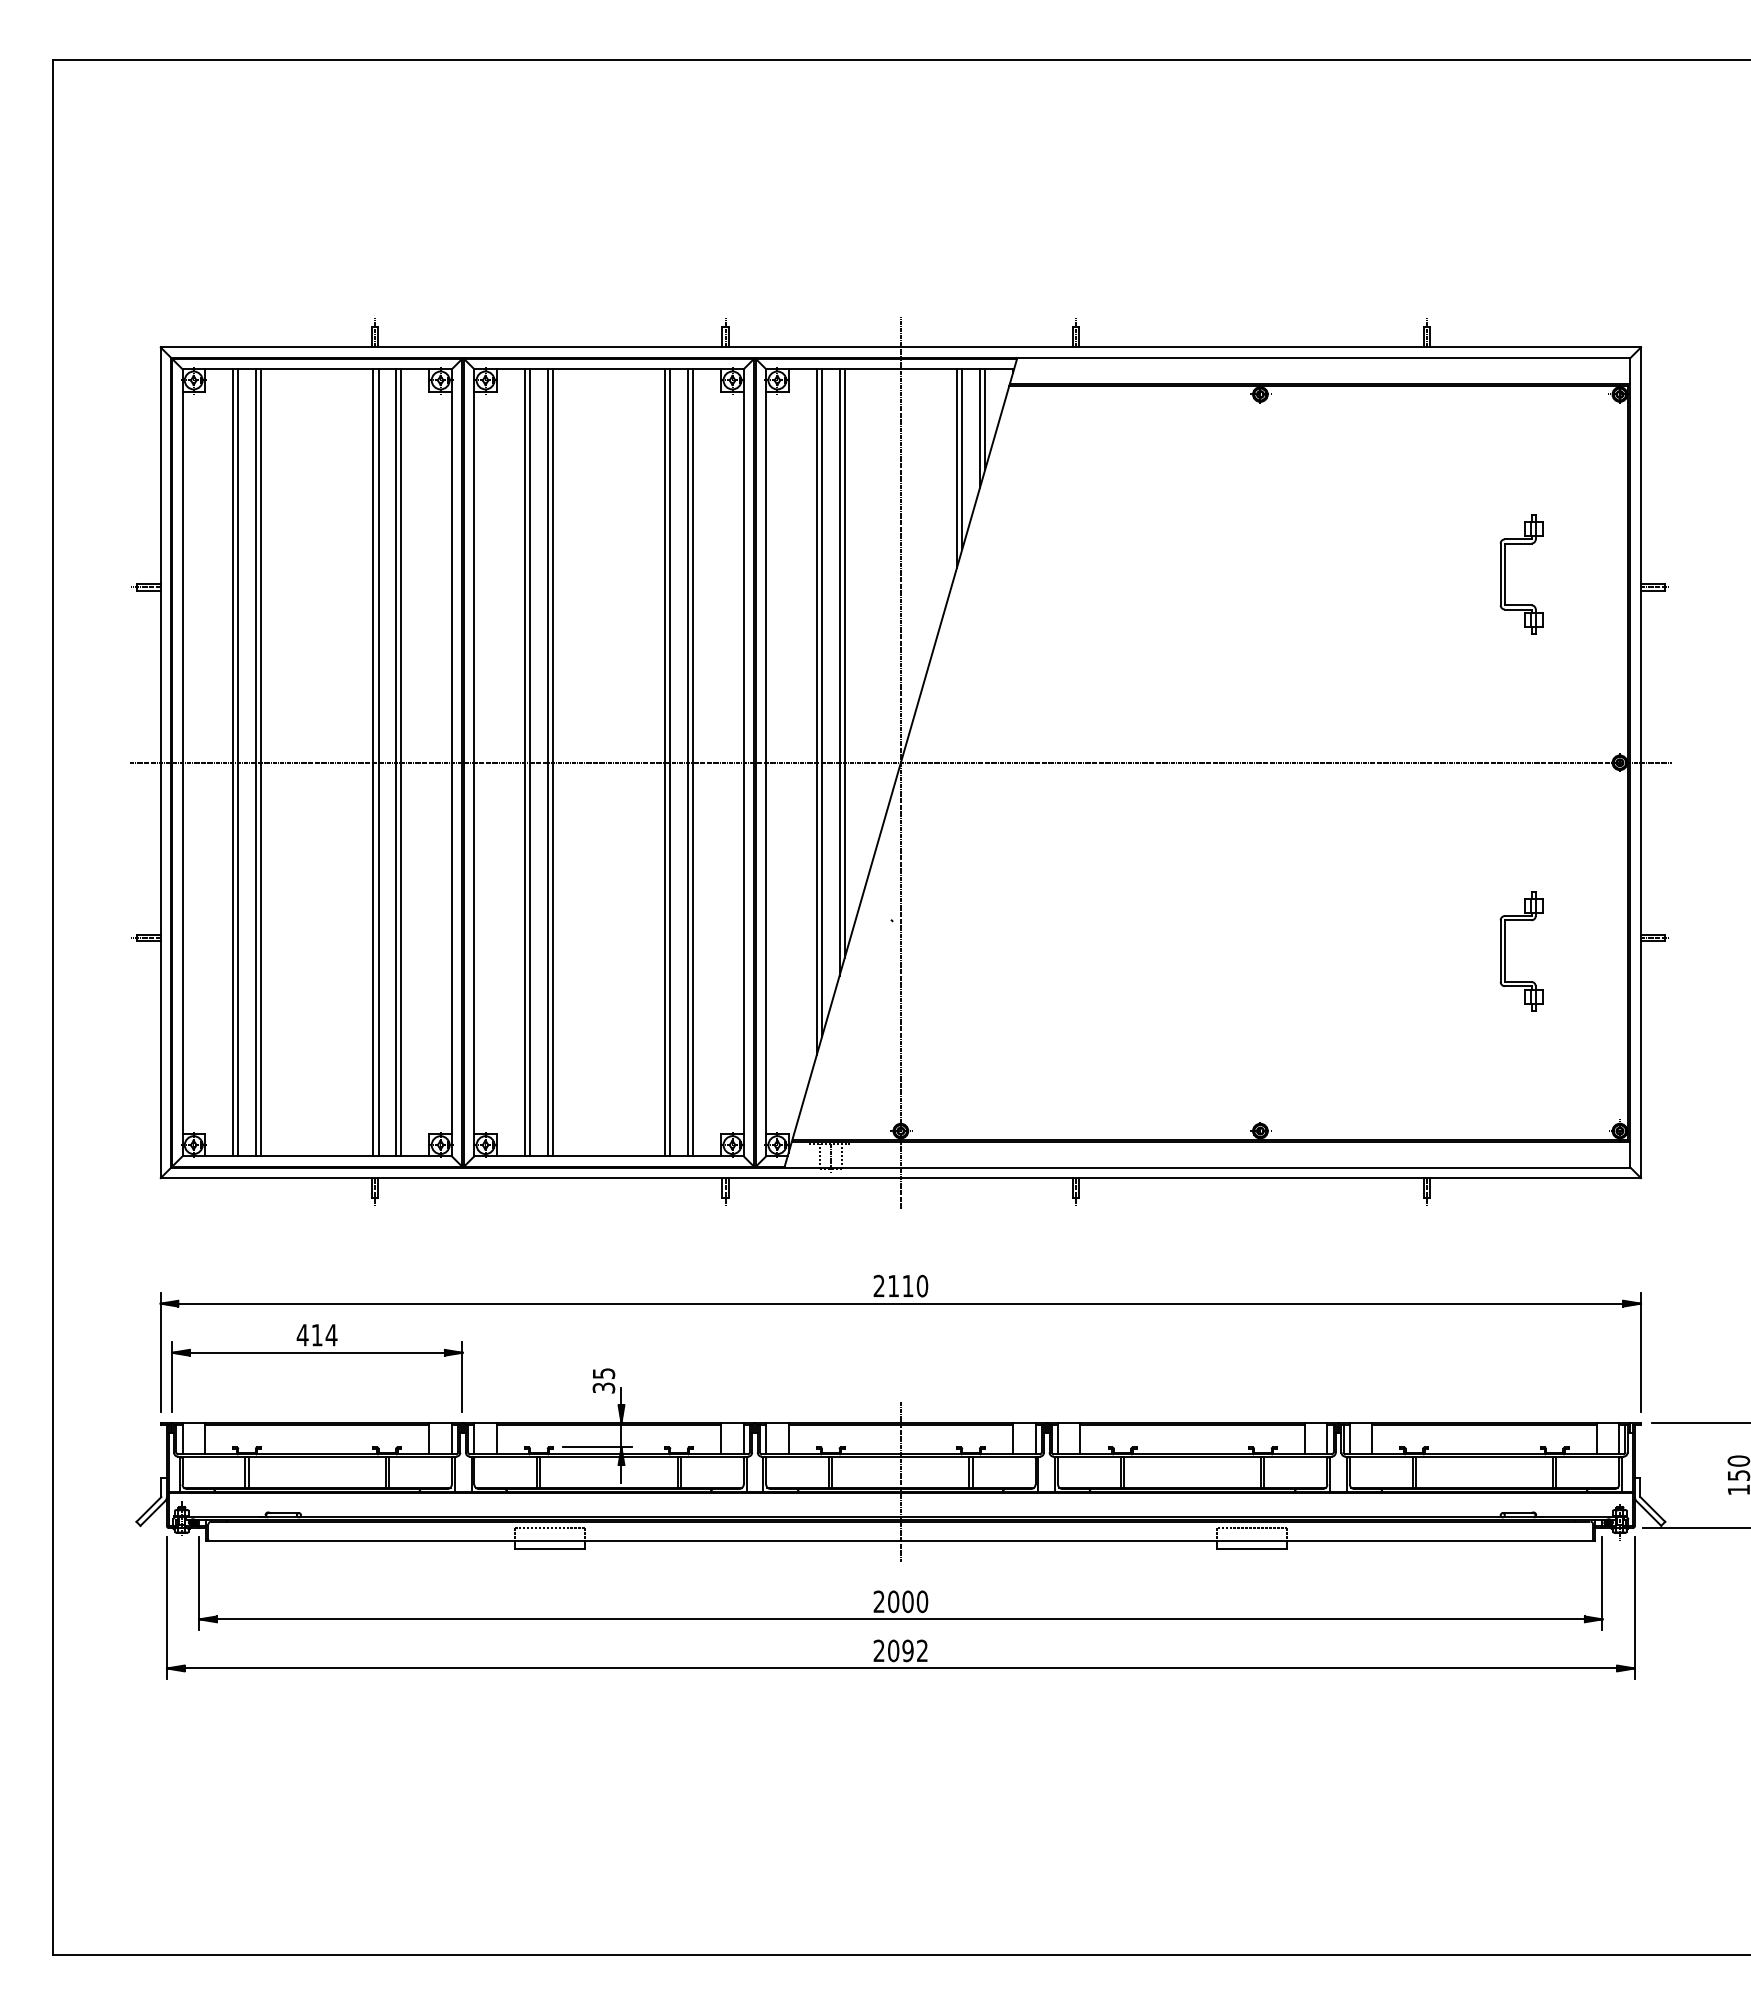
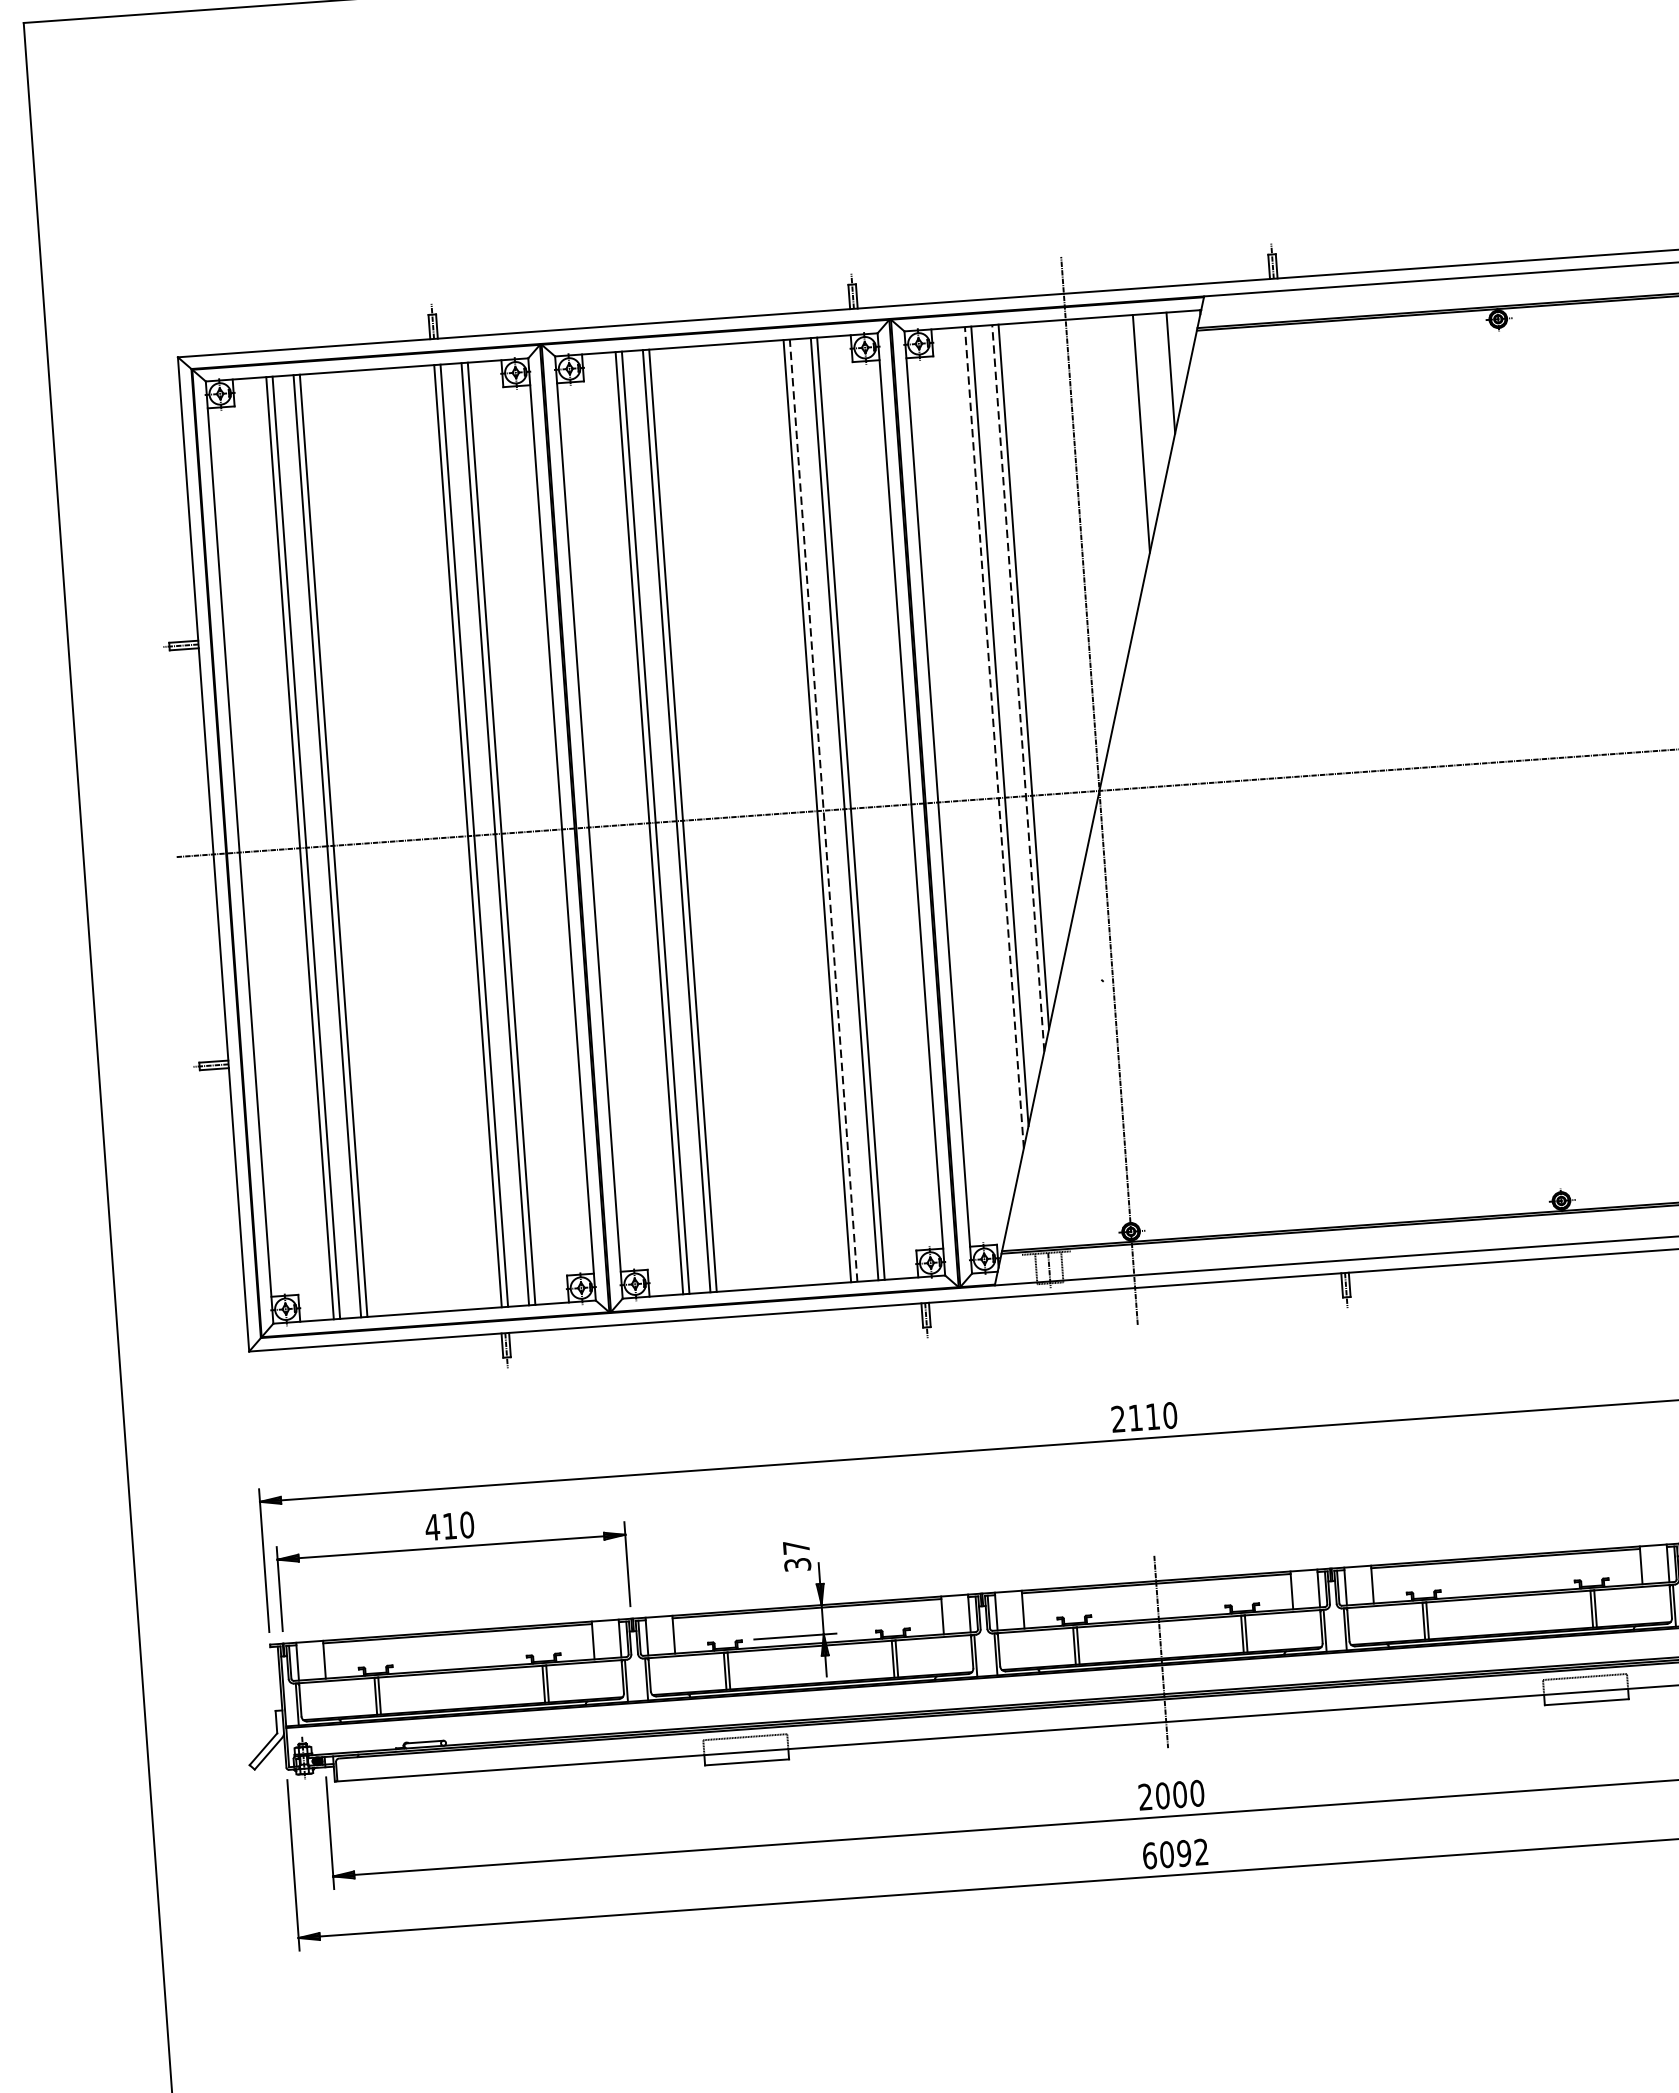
line: (979, 428) -> (1164, 384), removed
line: (962, 459) -> (1147, 422), removed
line: (839, 672) -> (1018, 688), solid -> dashed
line: (816, 711) -> (994, 736), solid -> dashed
line: (670, 762) -> (823, 810), solid -> dashed
text: (331, 1335) -> (467, 1525), 414 -> 410
text: (604, 1373) -> (797, 1547), 35 -> 37
text: (878, 1650) -> (1148, 1855), 2092 -> 6092

